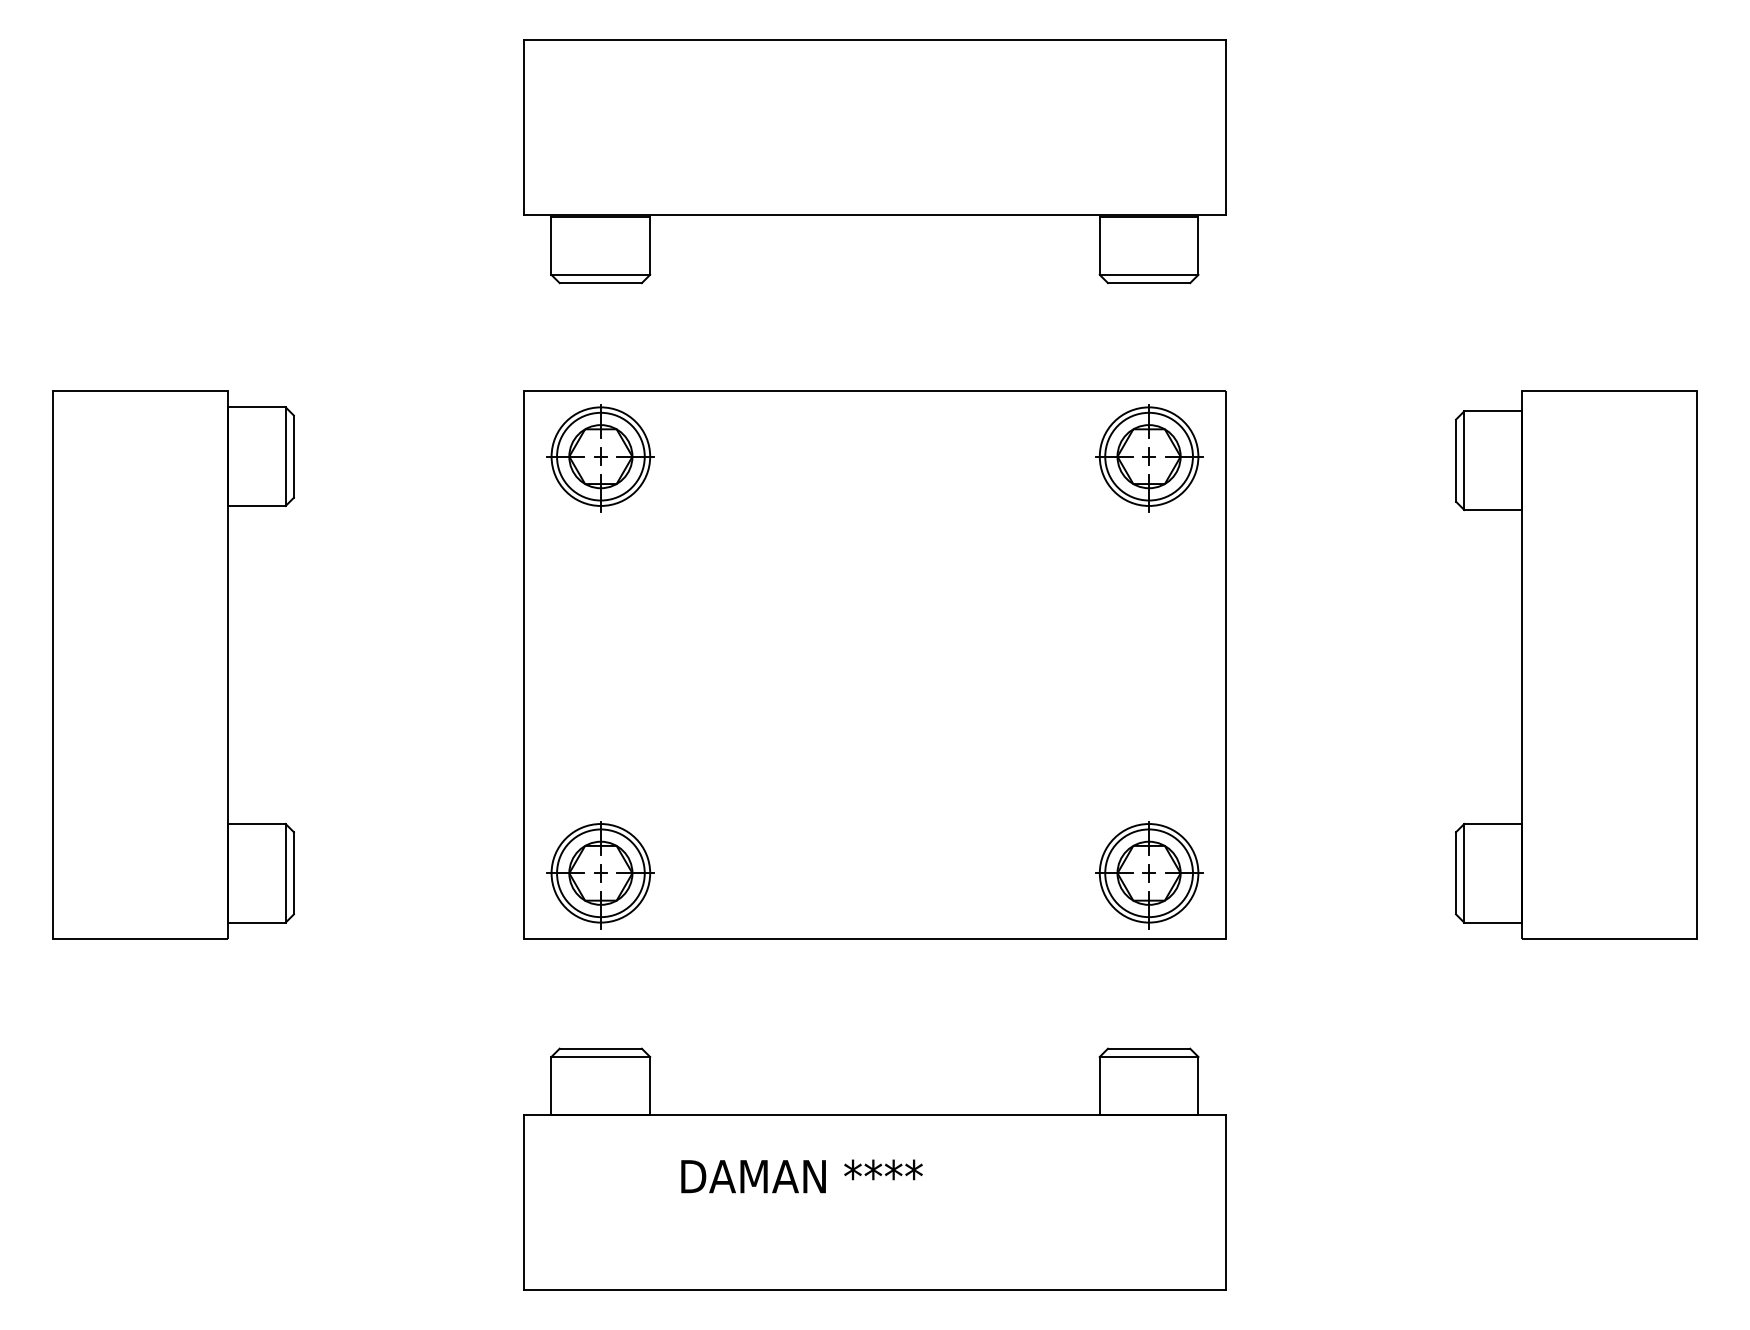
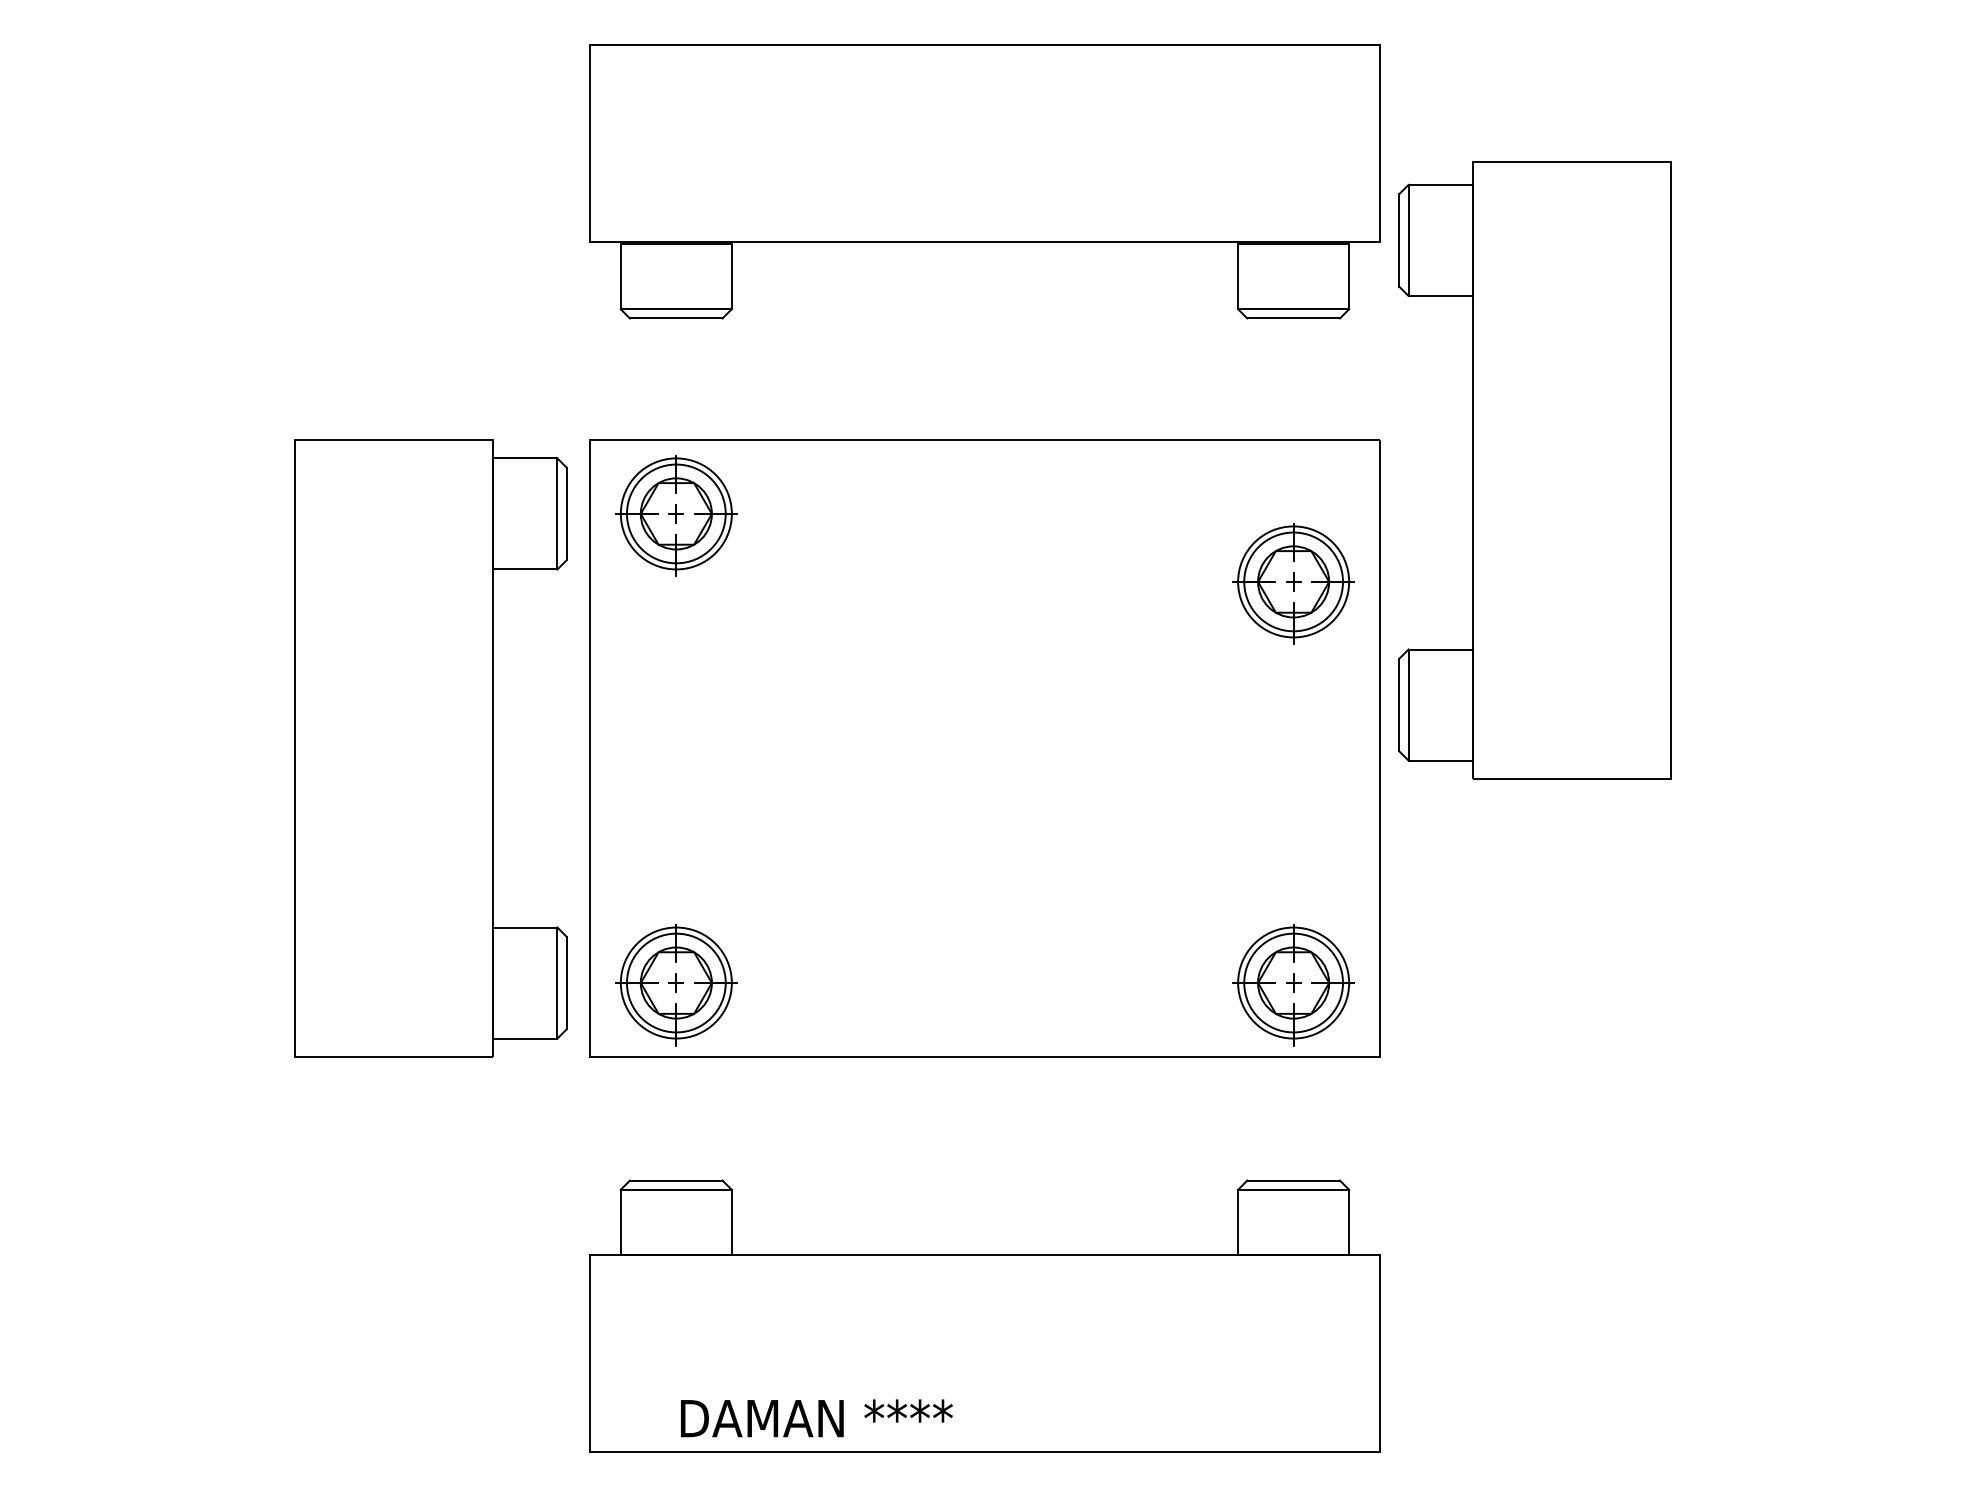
part: (1148, 458) -> (1293, 583), moved
part: (172, 665) -> (430, 748), moved
part: (1576, 665) -> (1534, 470), moved
text: (801, 1176) -> (816, 1418), moved

